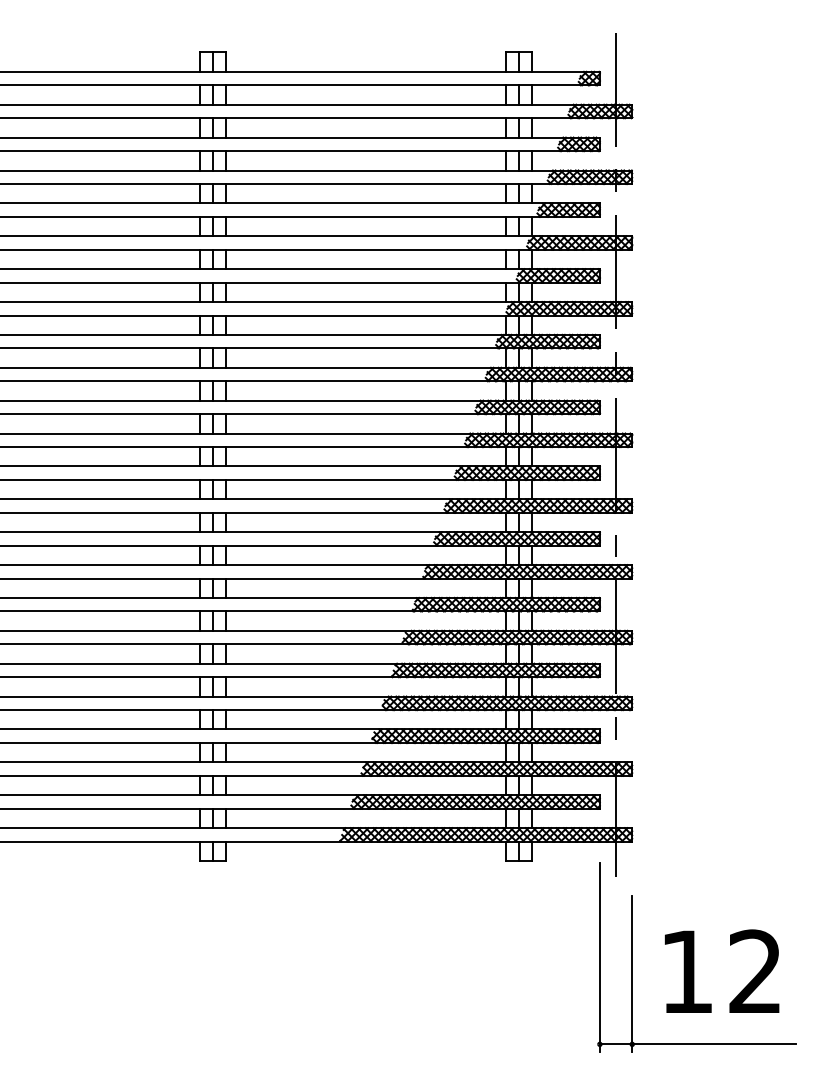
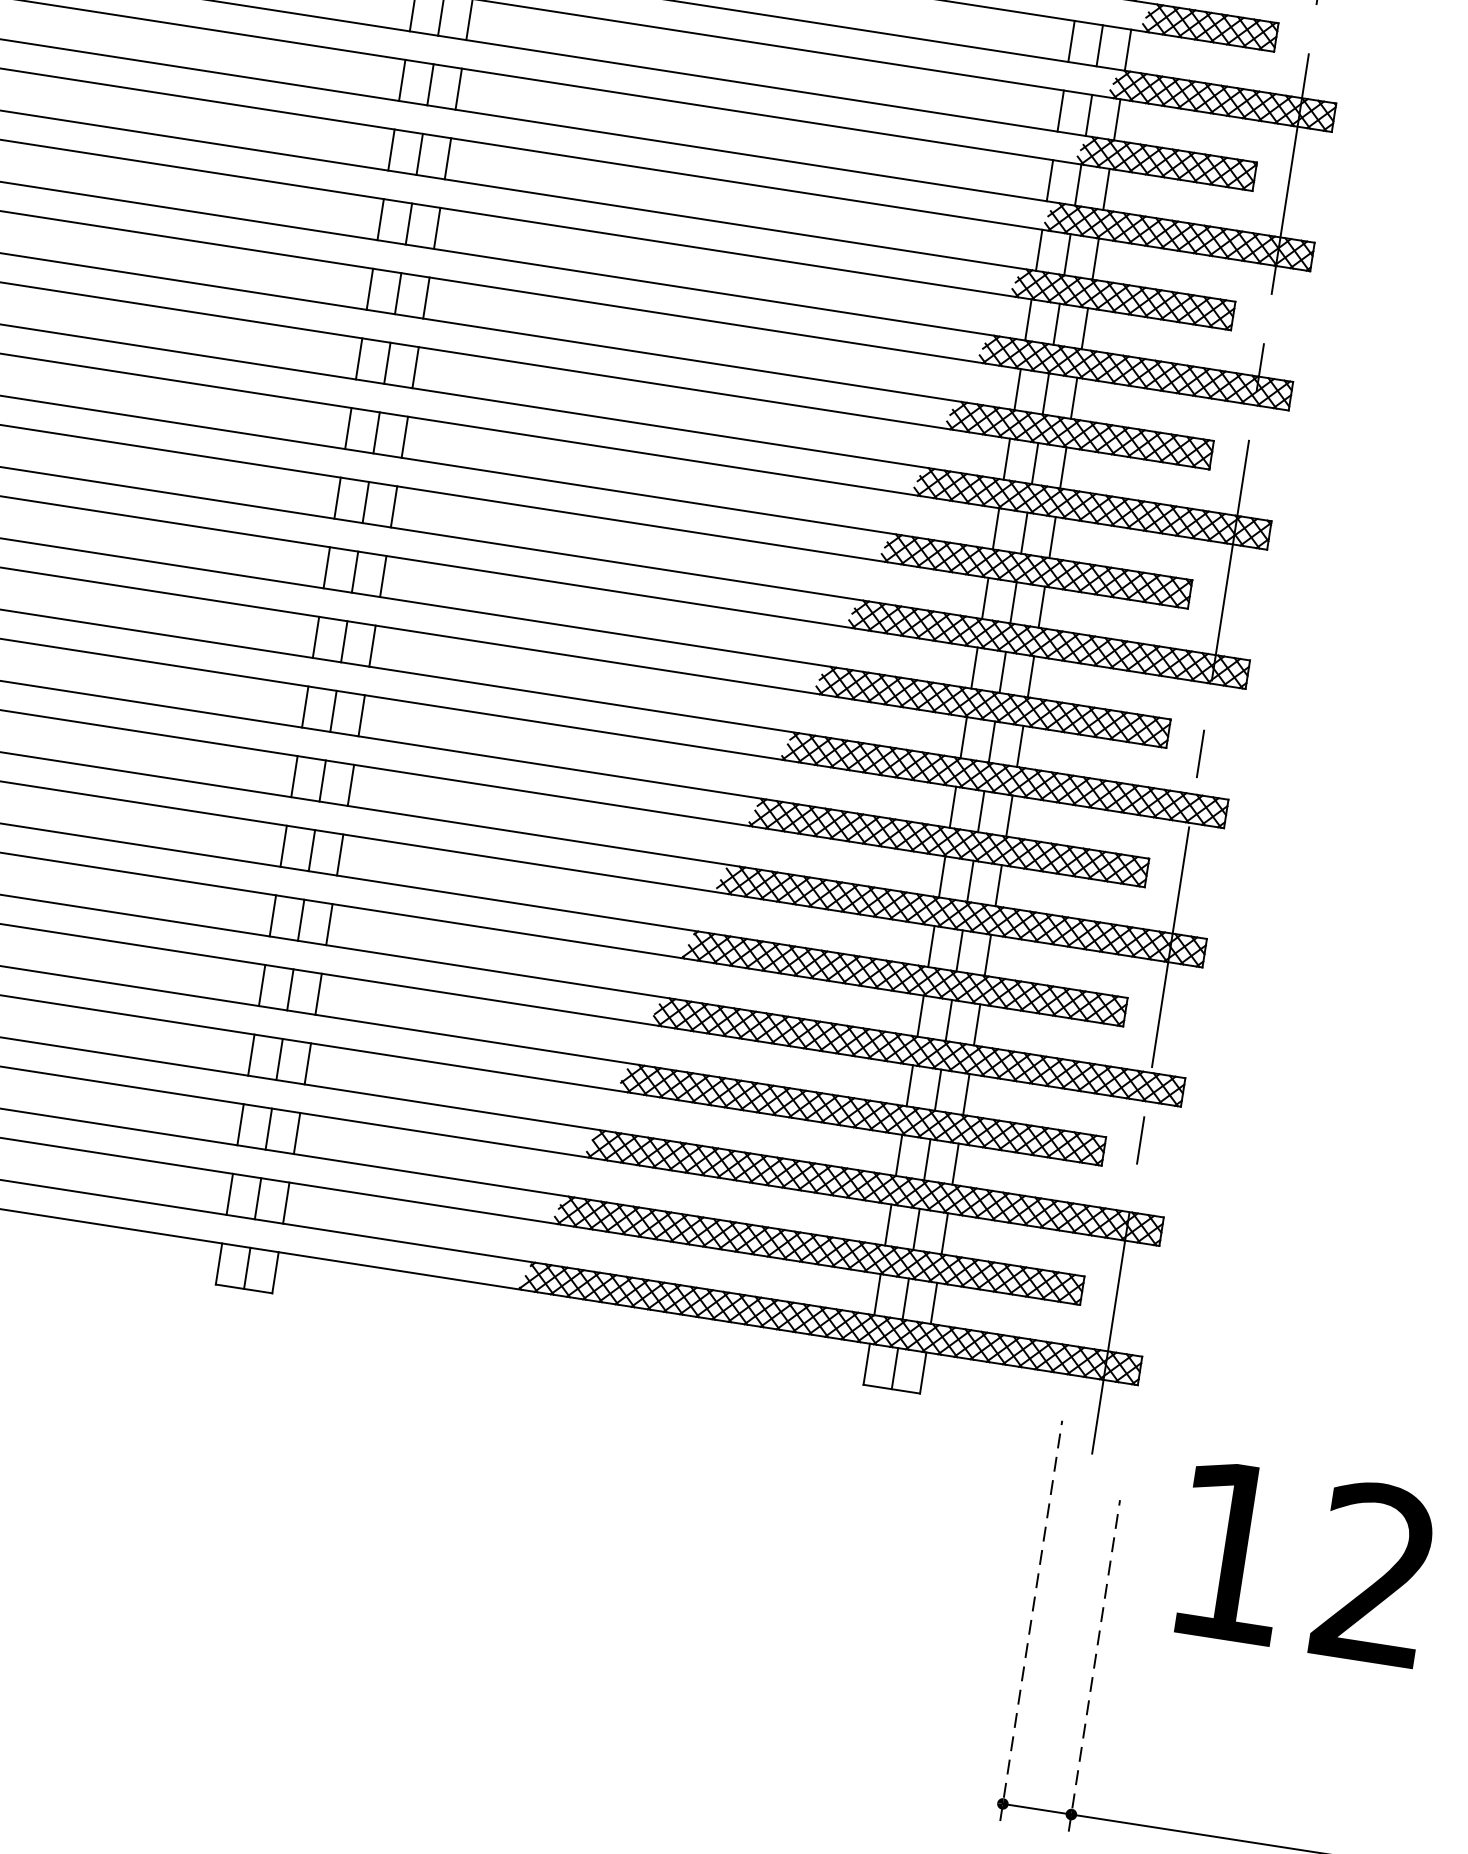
line: (599, 957) -> (1030, 1619), solid -> dashed
text: (721, 970) -> (1304, 1560), moved
line: (632, 973) -> (1095, 1664), solid -> dashed

